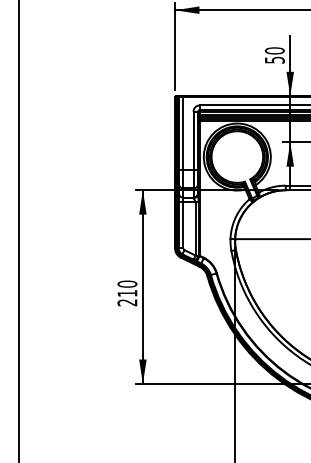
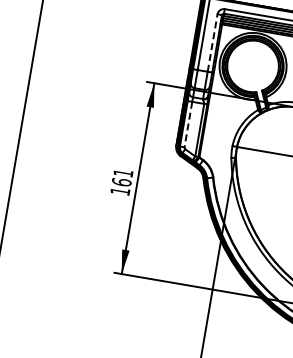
line: (193, 140) -> (212, 42), solid -> dashed
line: (183, 225) -> (188, 124), solid -> dashed
text: (127, 293) -> (121, 182), 210 -> 161

